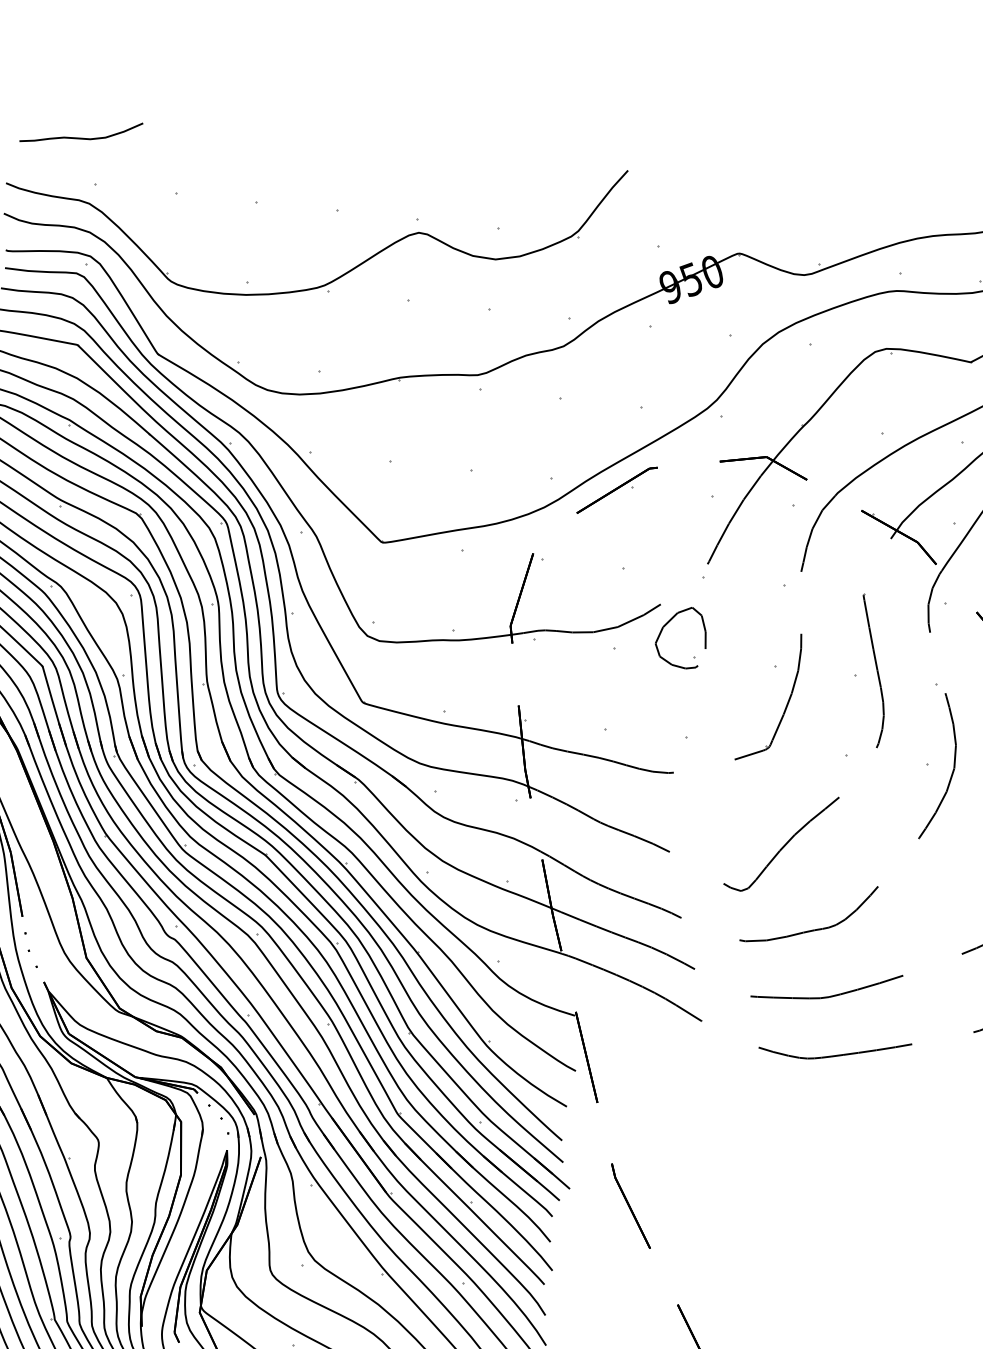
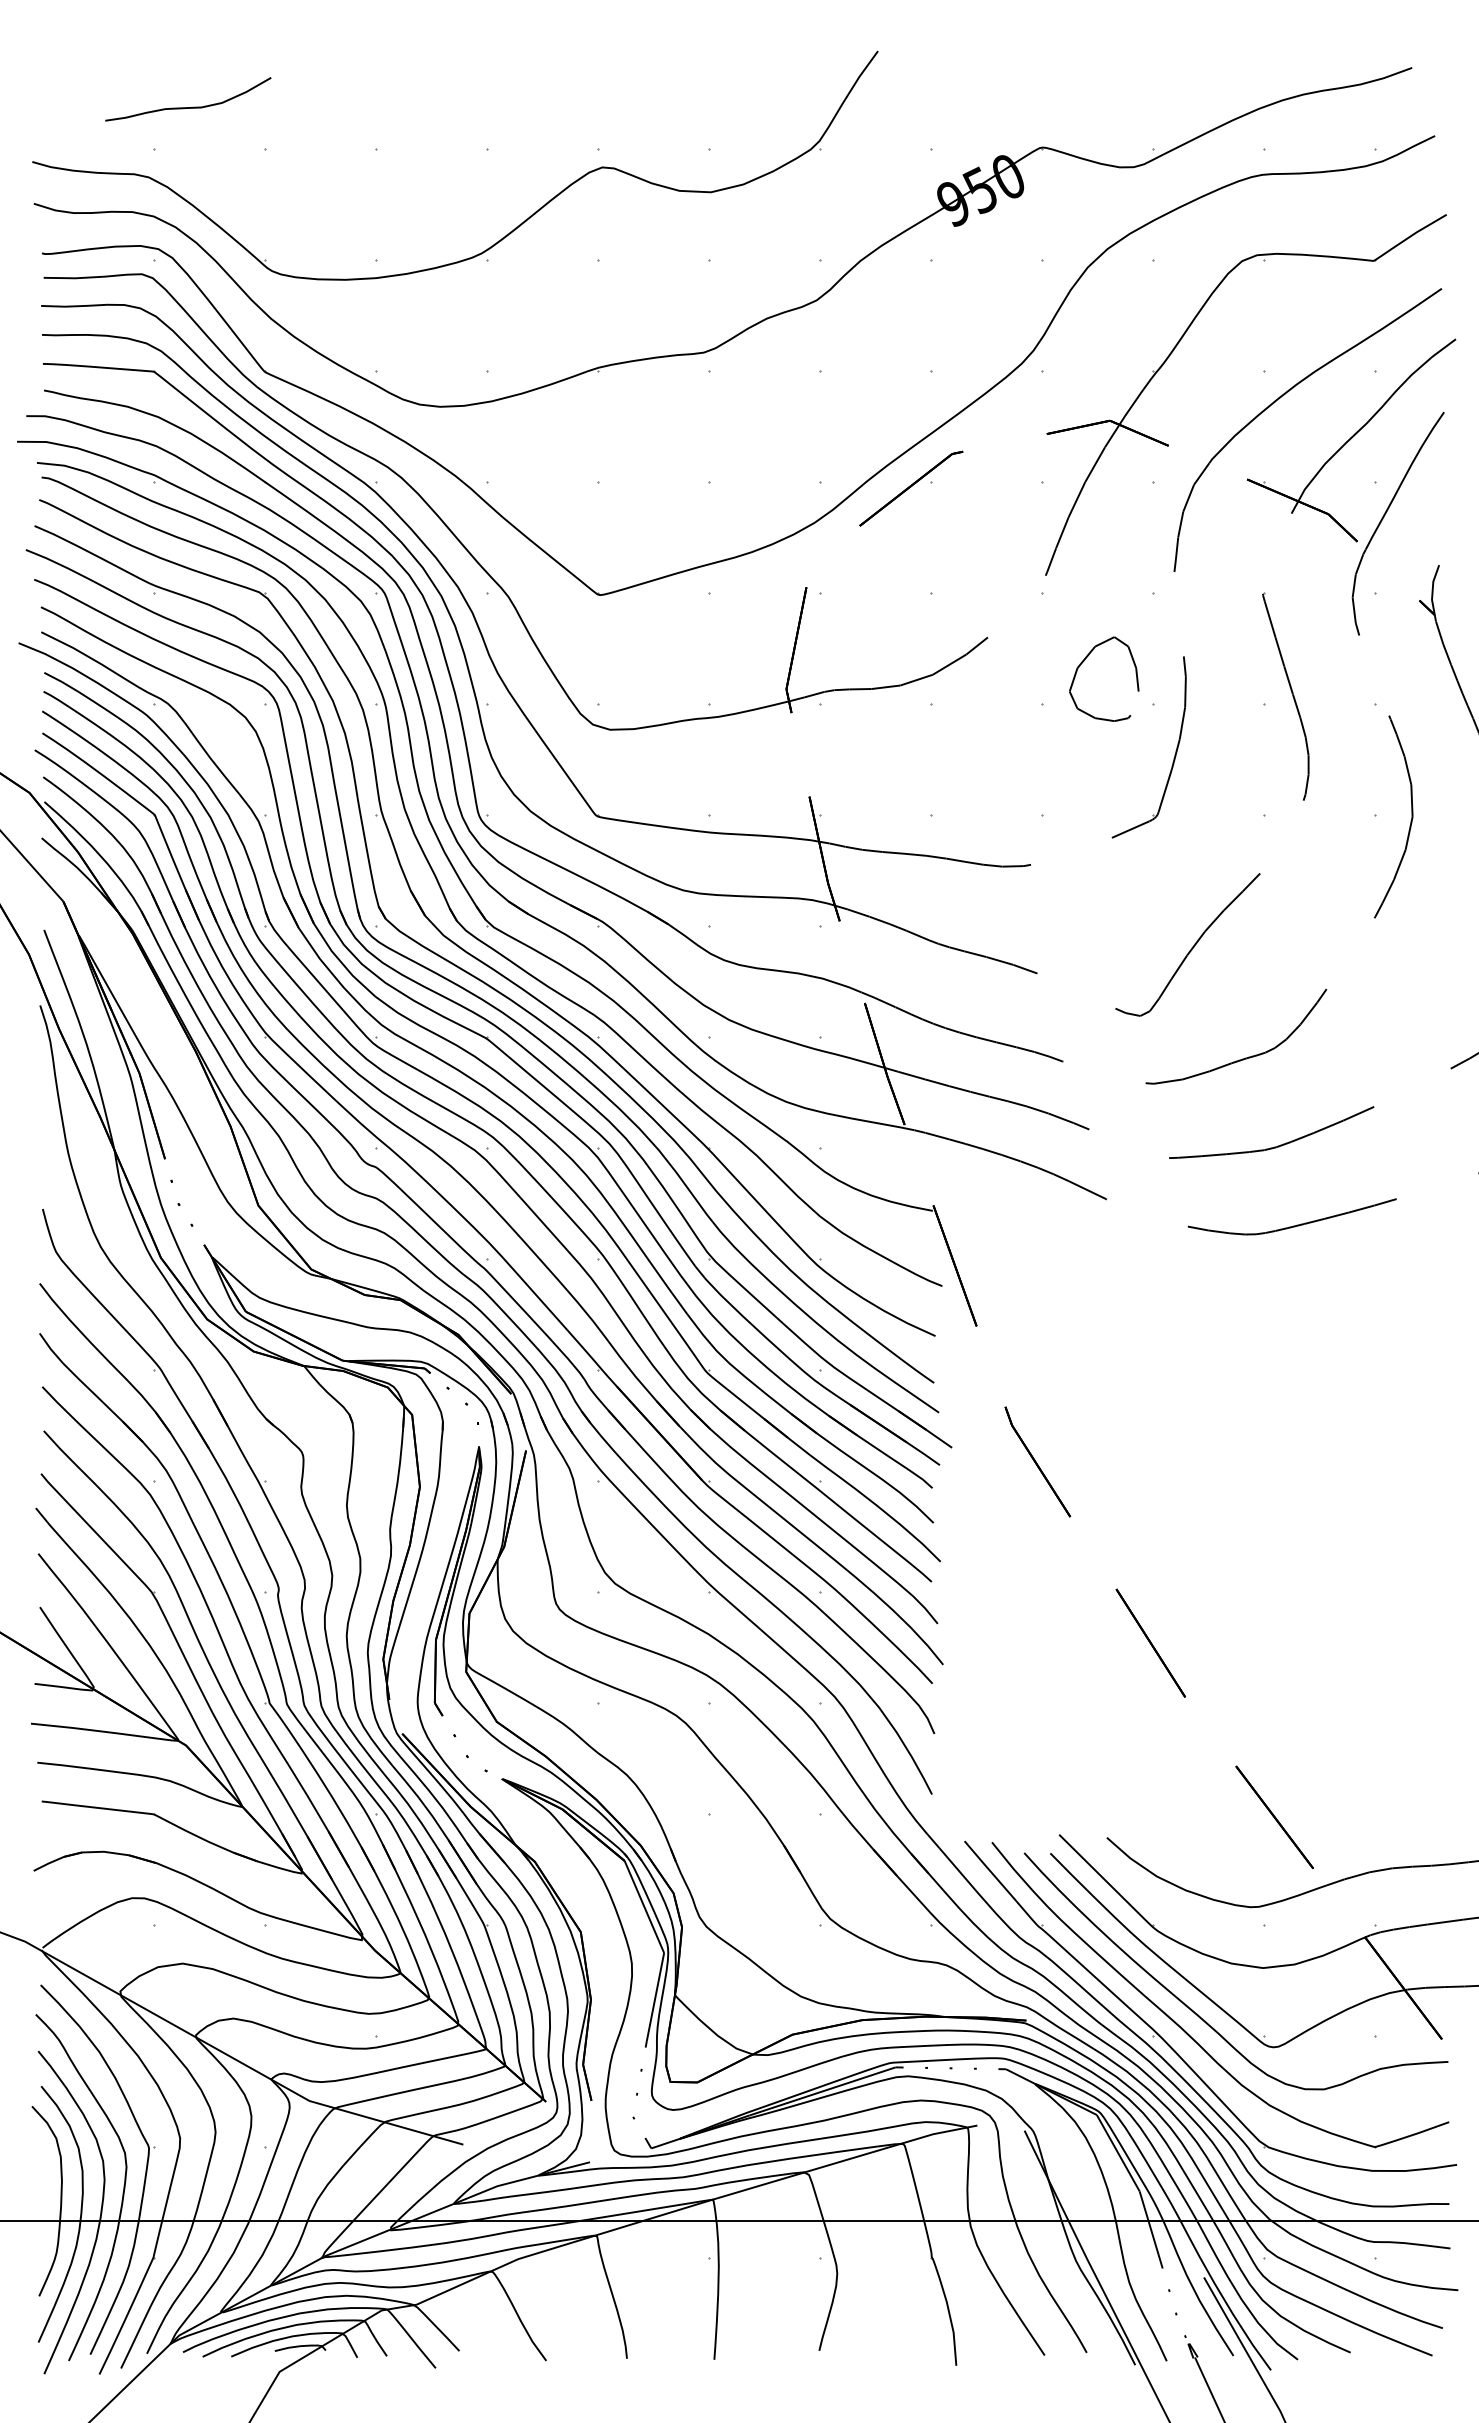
curve: (80, 138) -> (188, 107), moved
part: (668, 622) -> (1084, 661), moved

